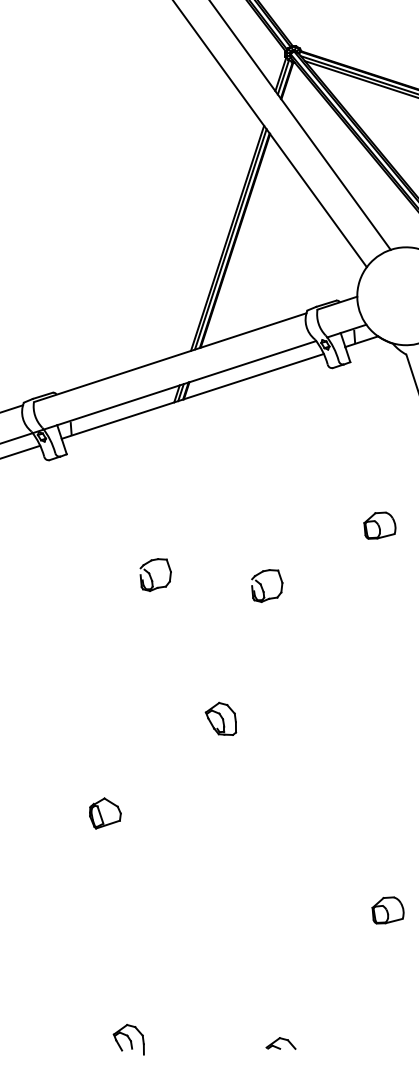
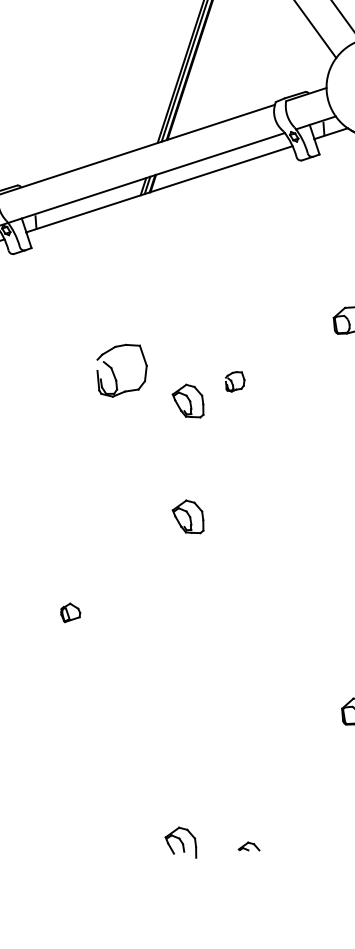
part: (155, 574) -> (121, 370), size x1.6
part: (267, 585) -> (235, 381), size x0.6
part: (220, 604) -> (187, 400), added
part: (105, 813) -> (70, 612), size x0.6
part: (128, 1039) -> (180, 842), moved
part: (280, 1043) -> (248, 846), size x0.7

